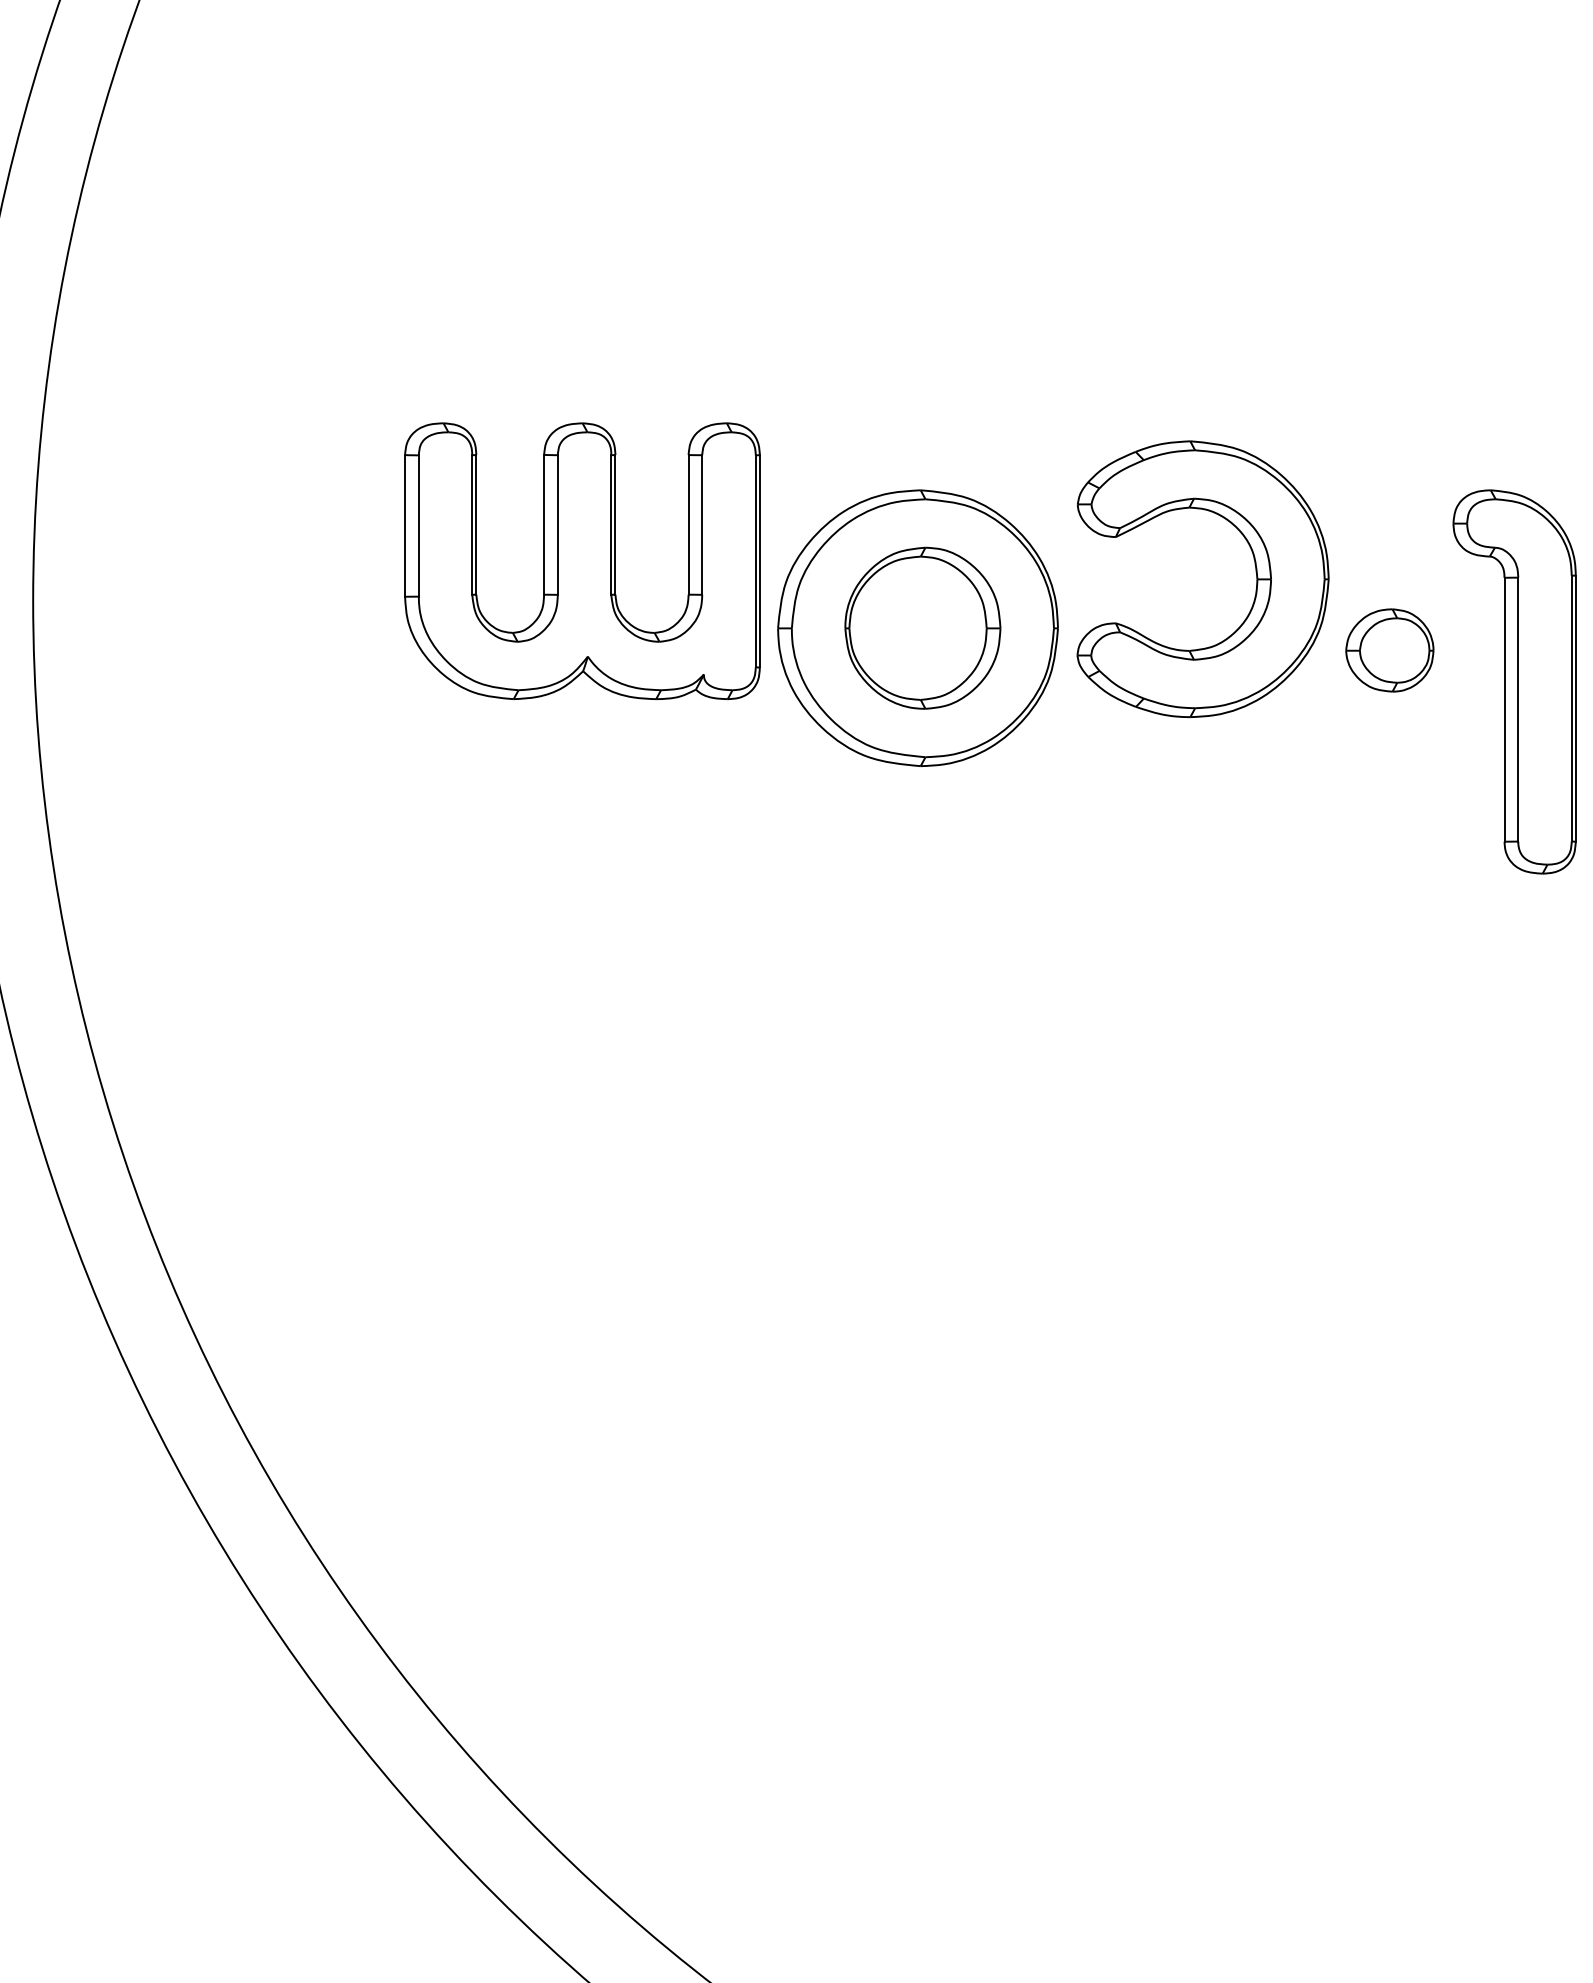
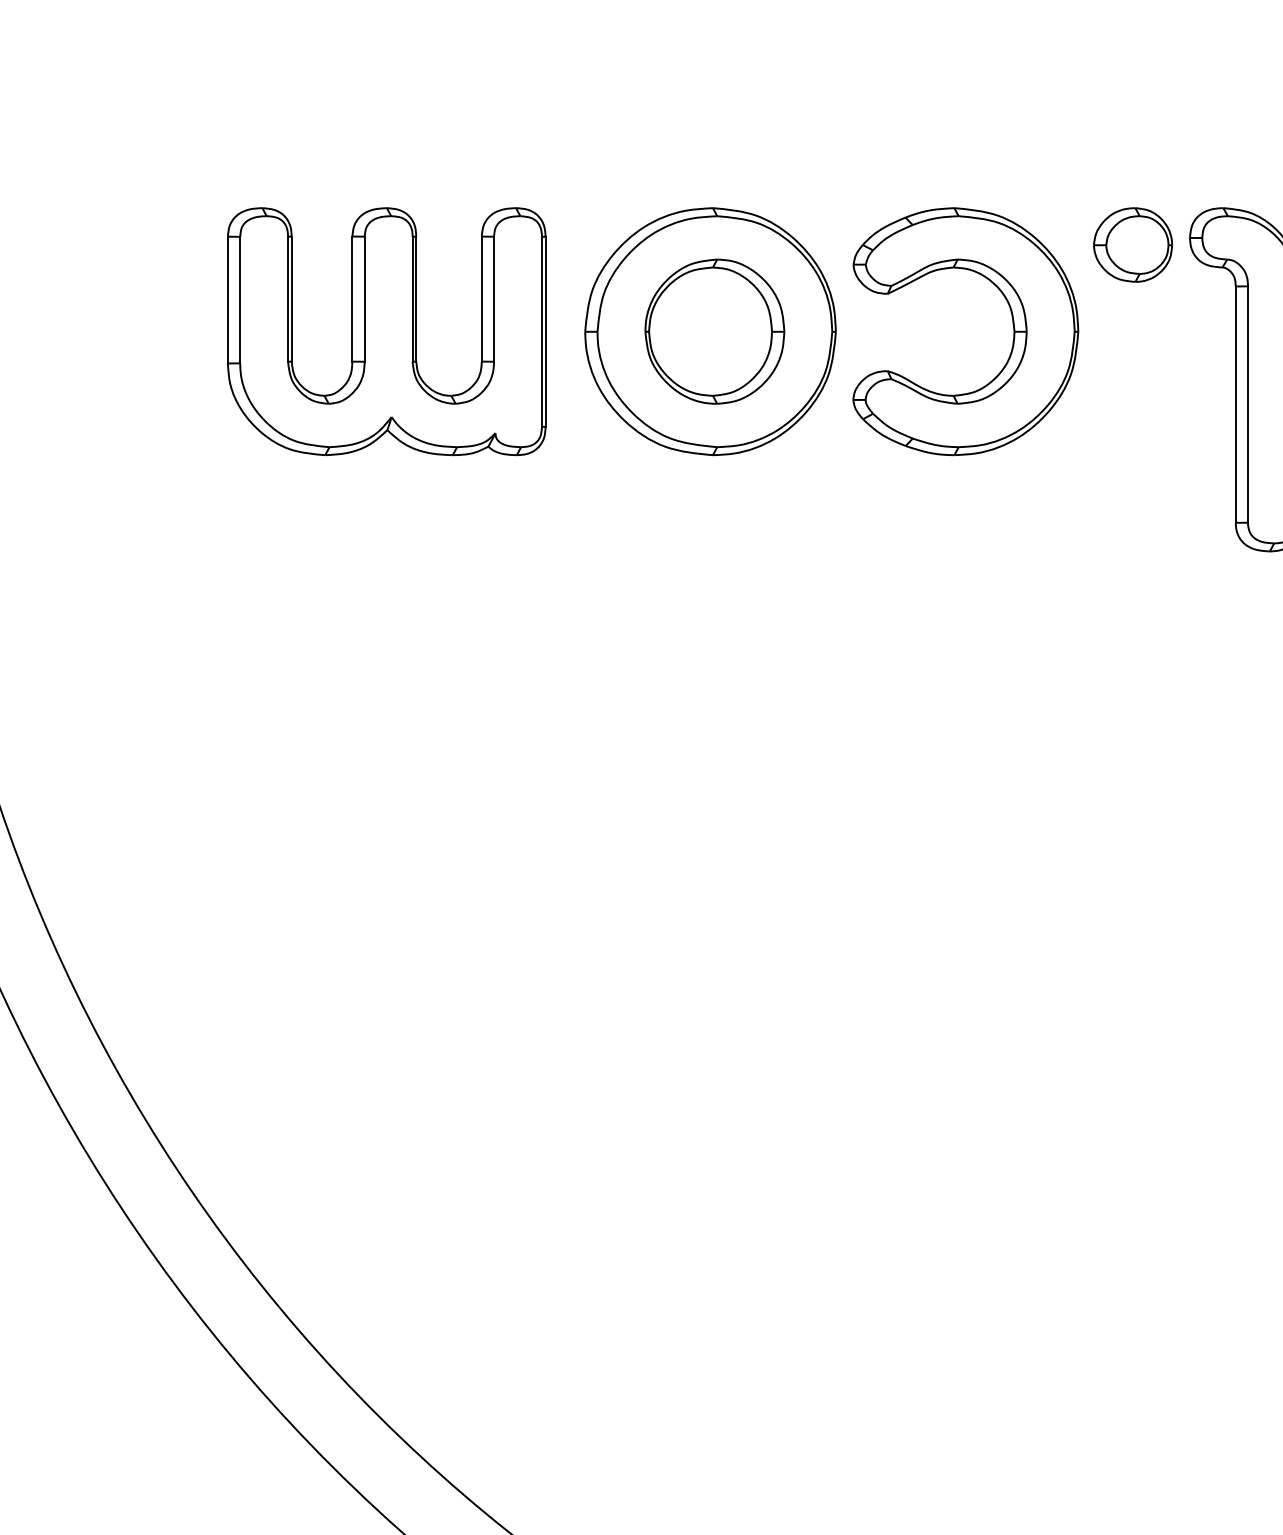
part: (582, 561) -> (386, 331), moved
part: (1255, 572) -> (1012, 325), moved
part: (1389, 650) -> (1132, 245), moved

